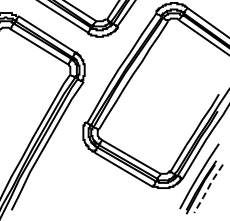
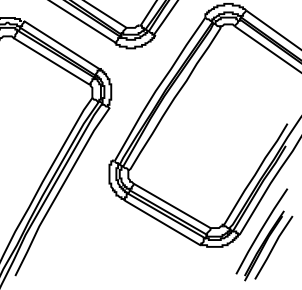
line: (207, 188) -> (272, 247), dashed -> solid

